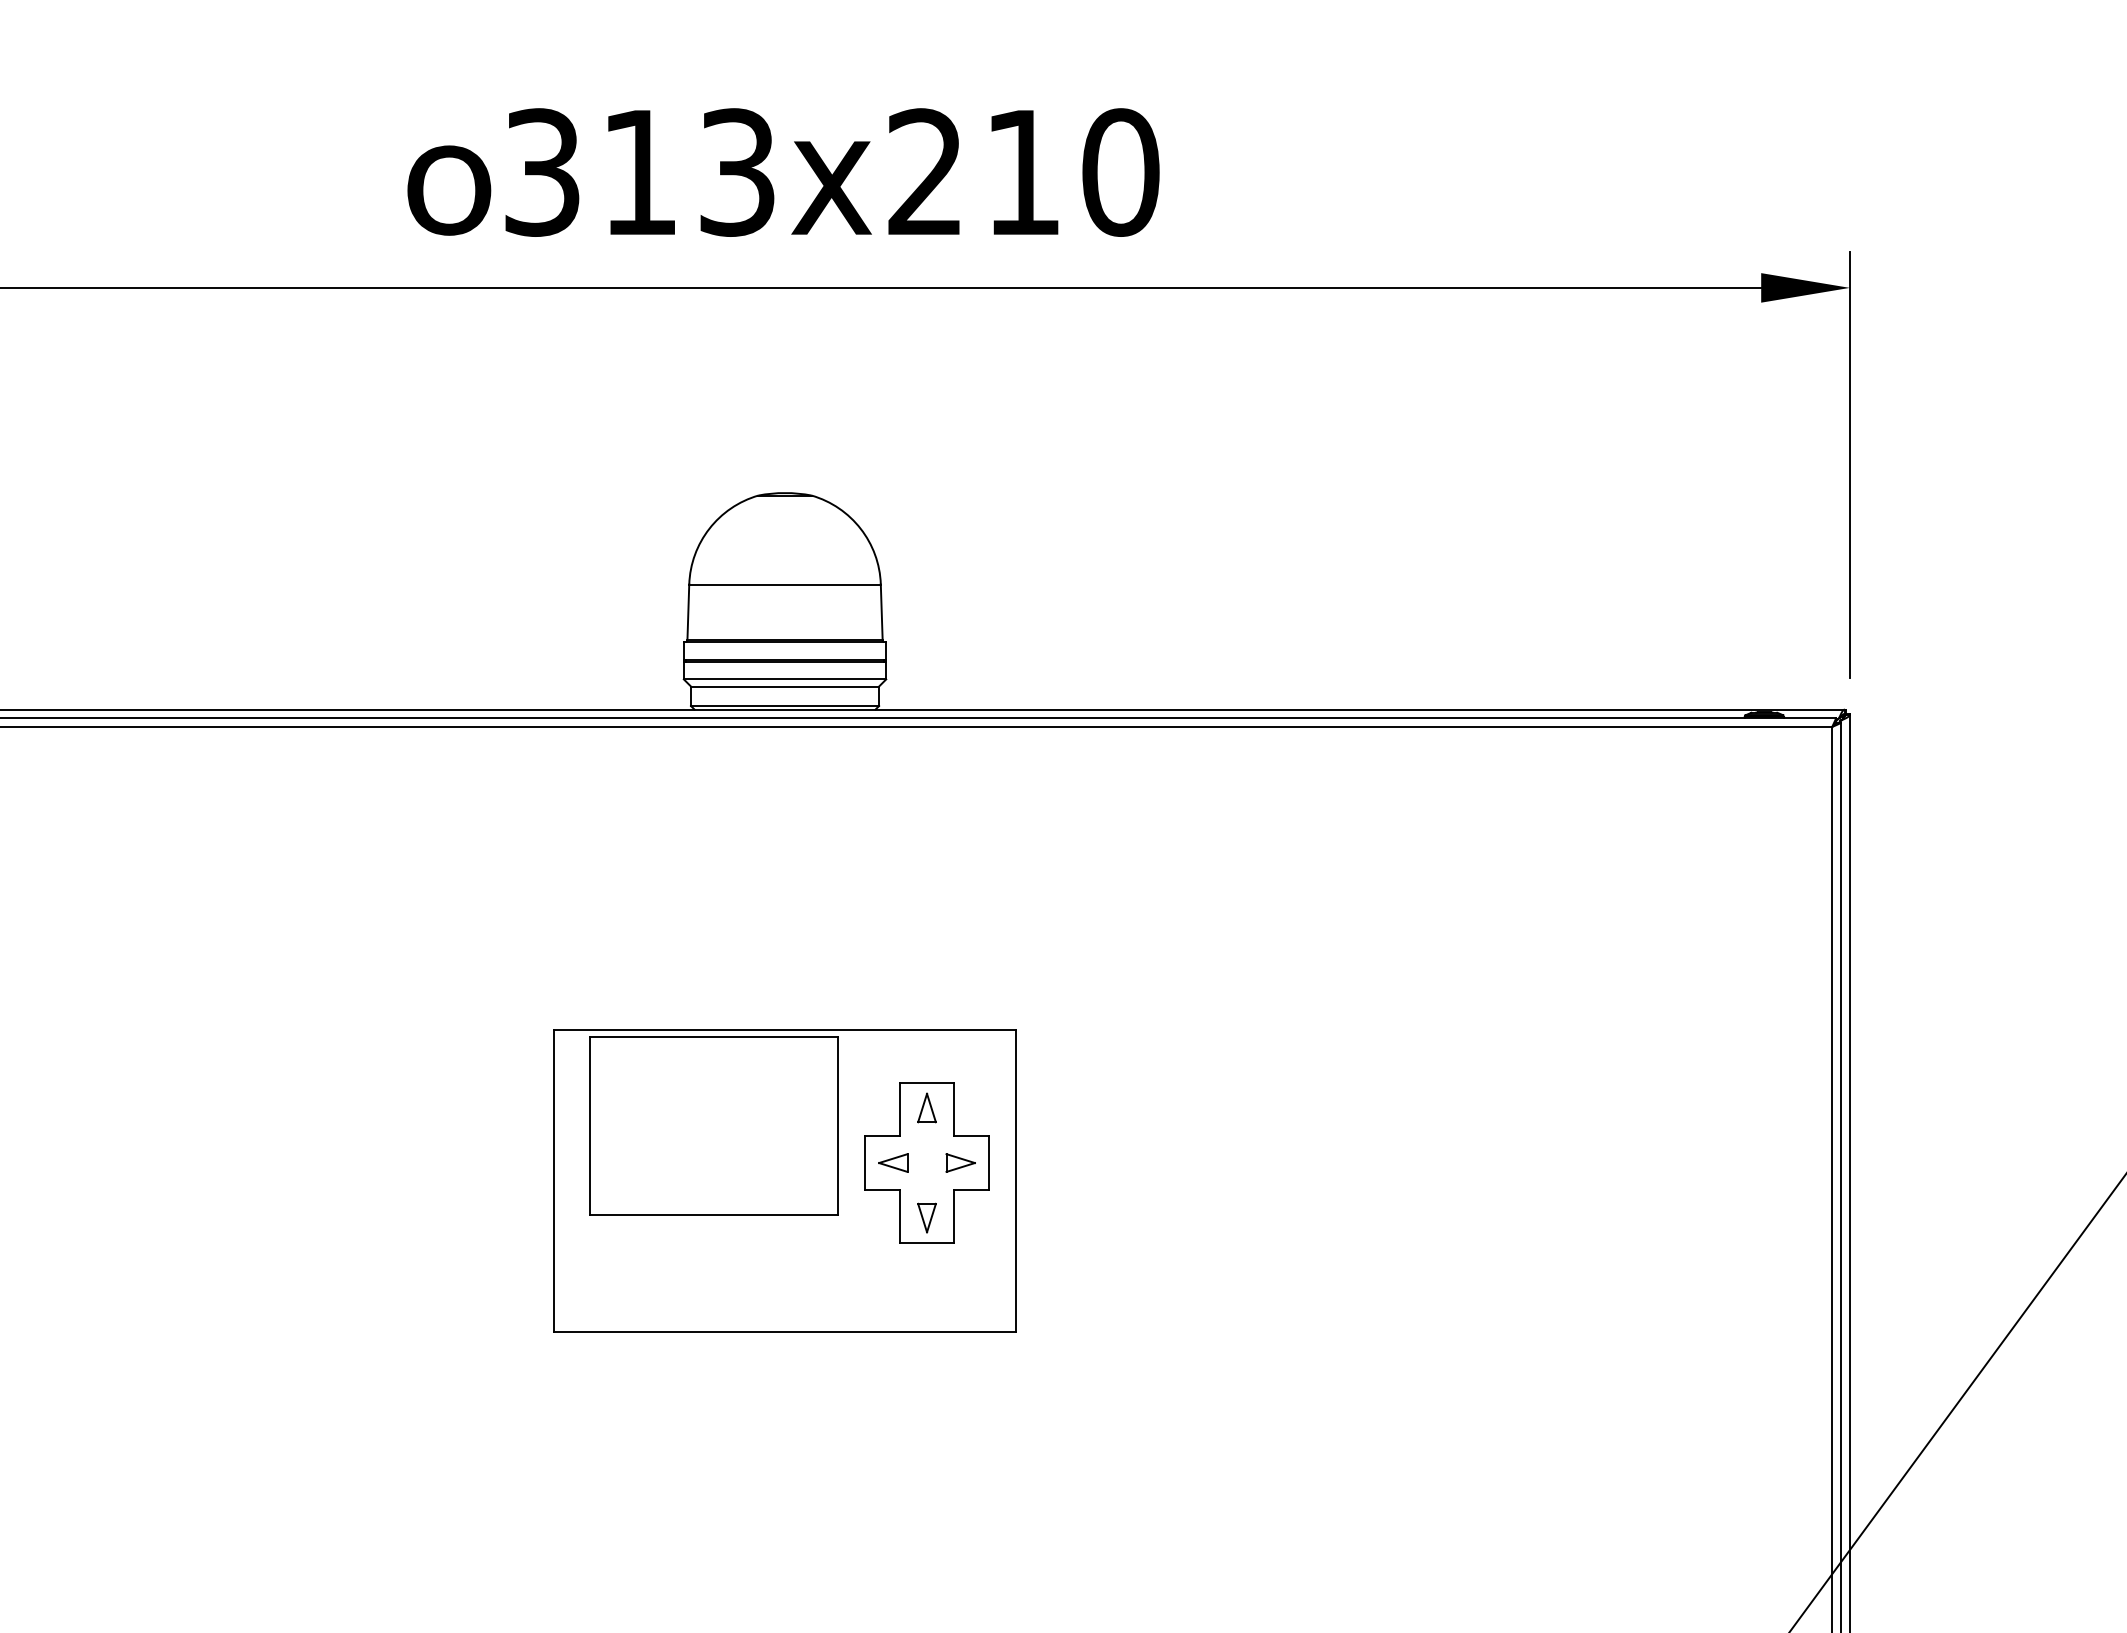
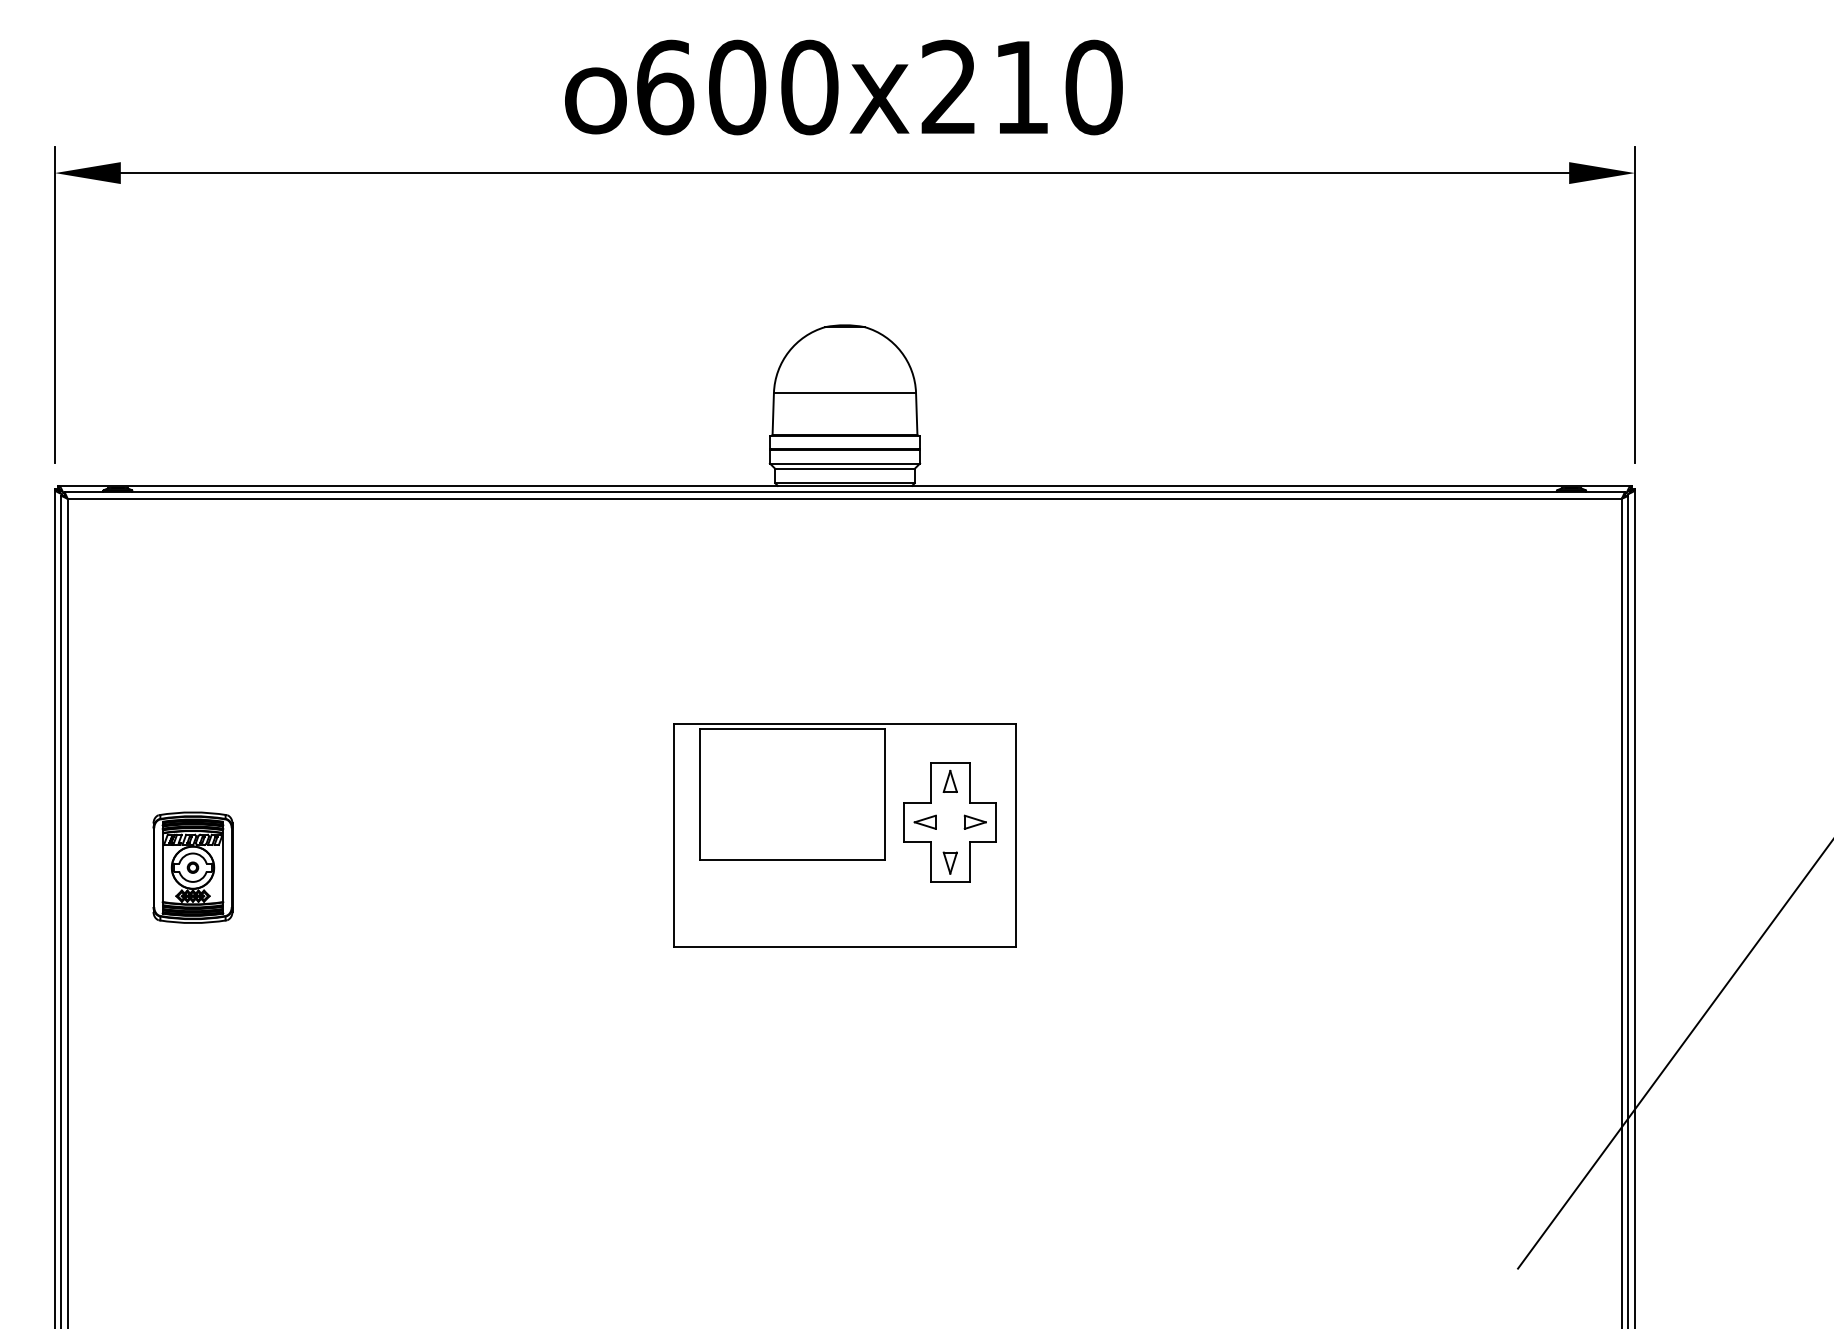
text: (640, 172) -> (737, 87), 313x210 -> 600x210

